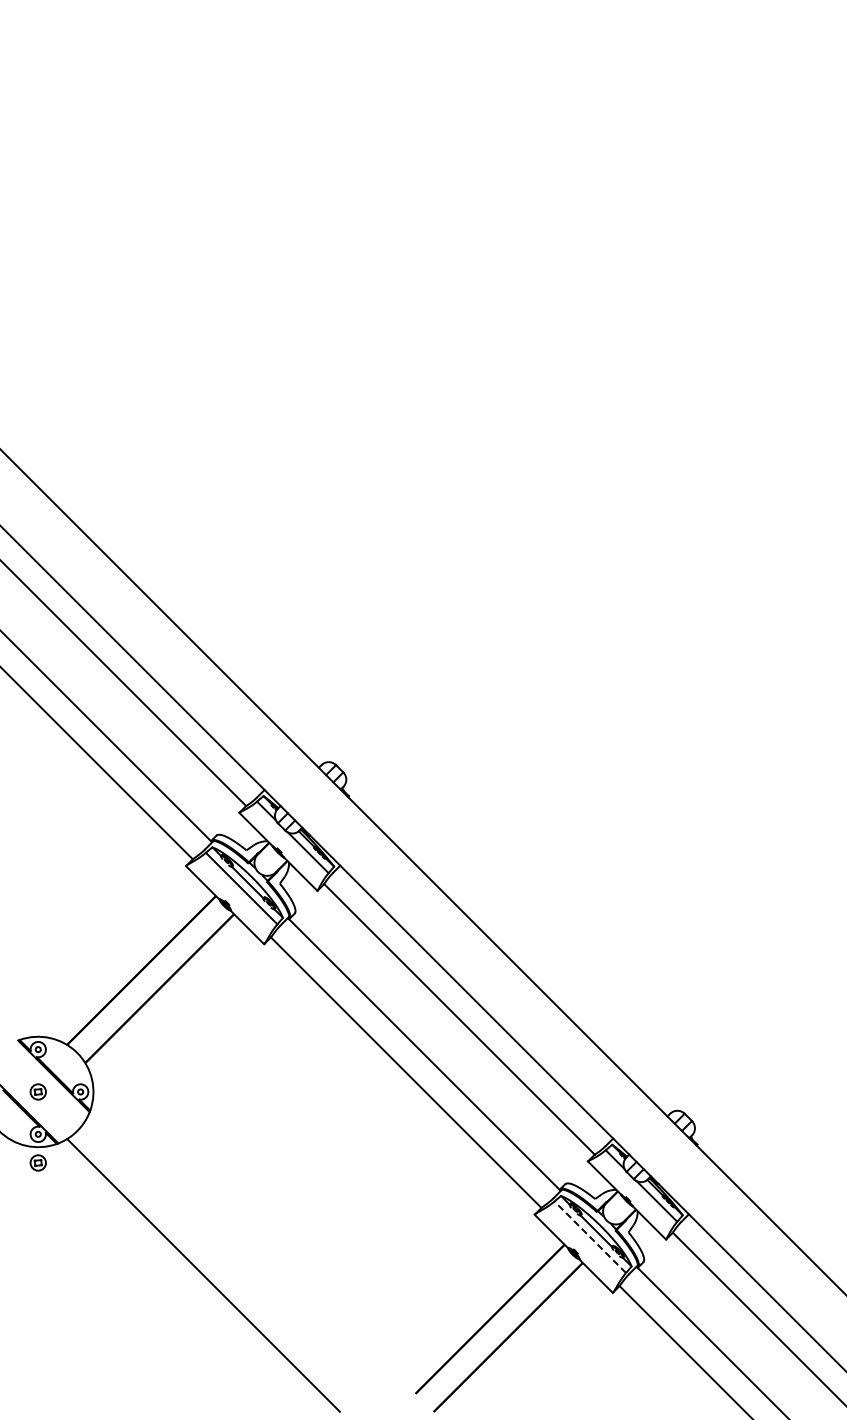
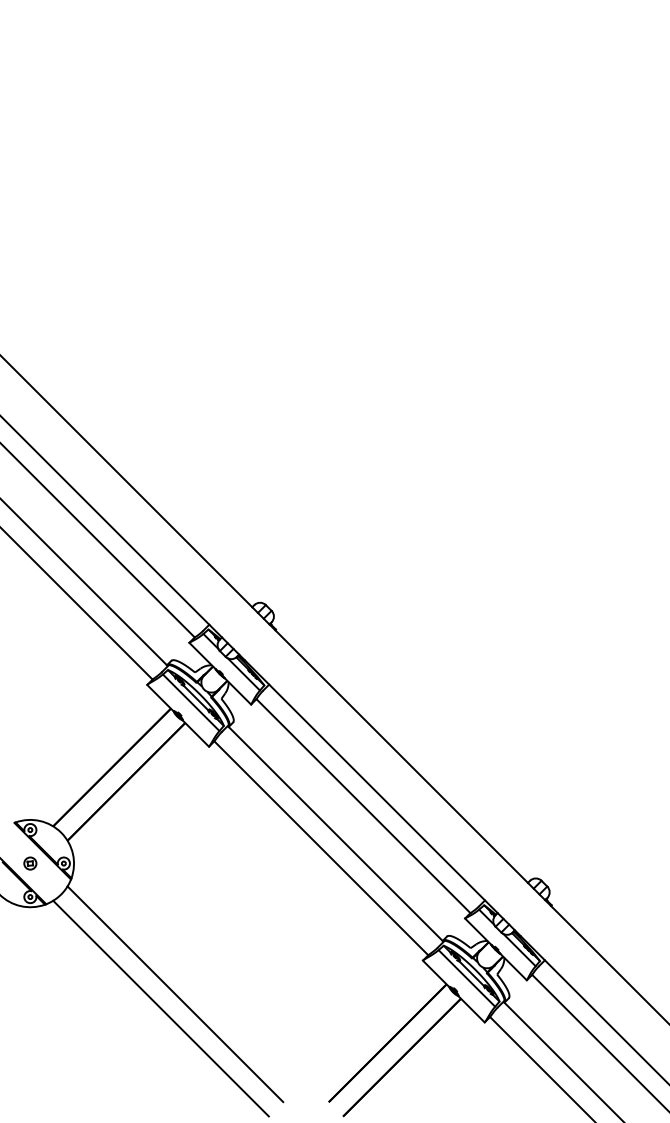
part: (37, 1162) -> (29, 919), removed
line: (590, 1237) -> (467, 978), dashed -> solid
line: (221, 1256) -> (175, 993), added

